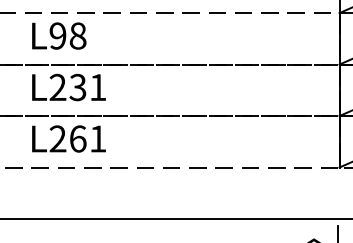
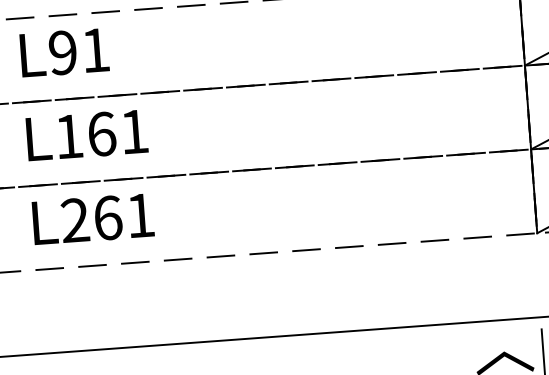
text: (77, 35) -> (94, 49), L98 -> L91
text: (67, 87) -> (84, 135), L231 -> L161

